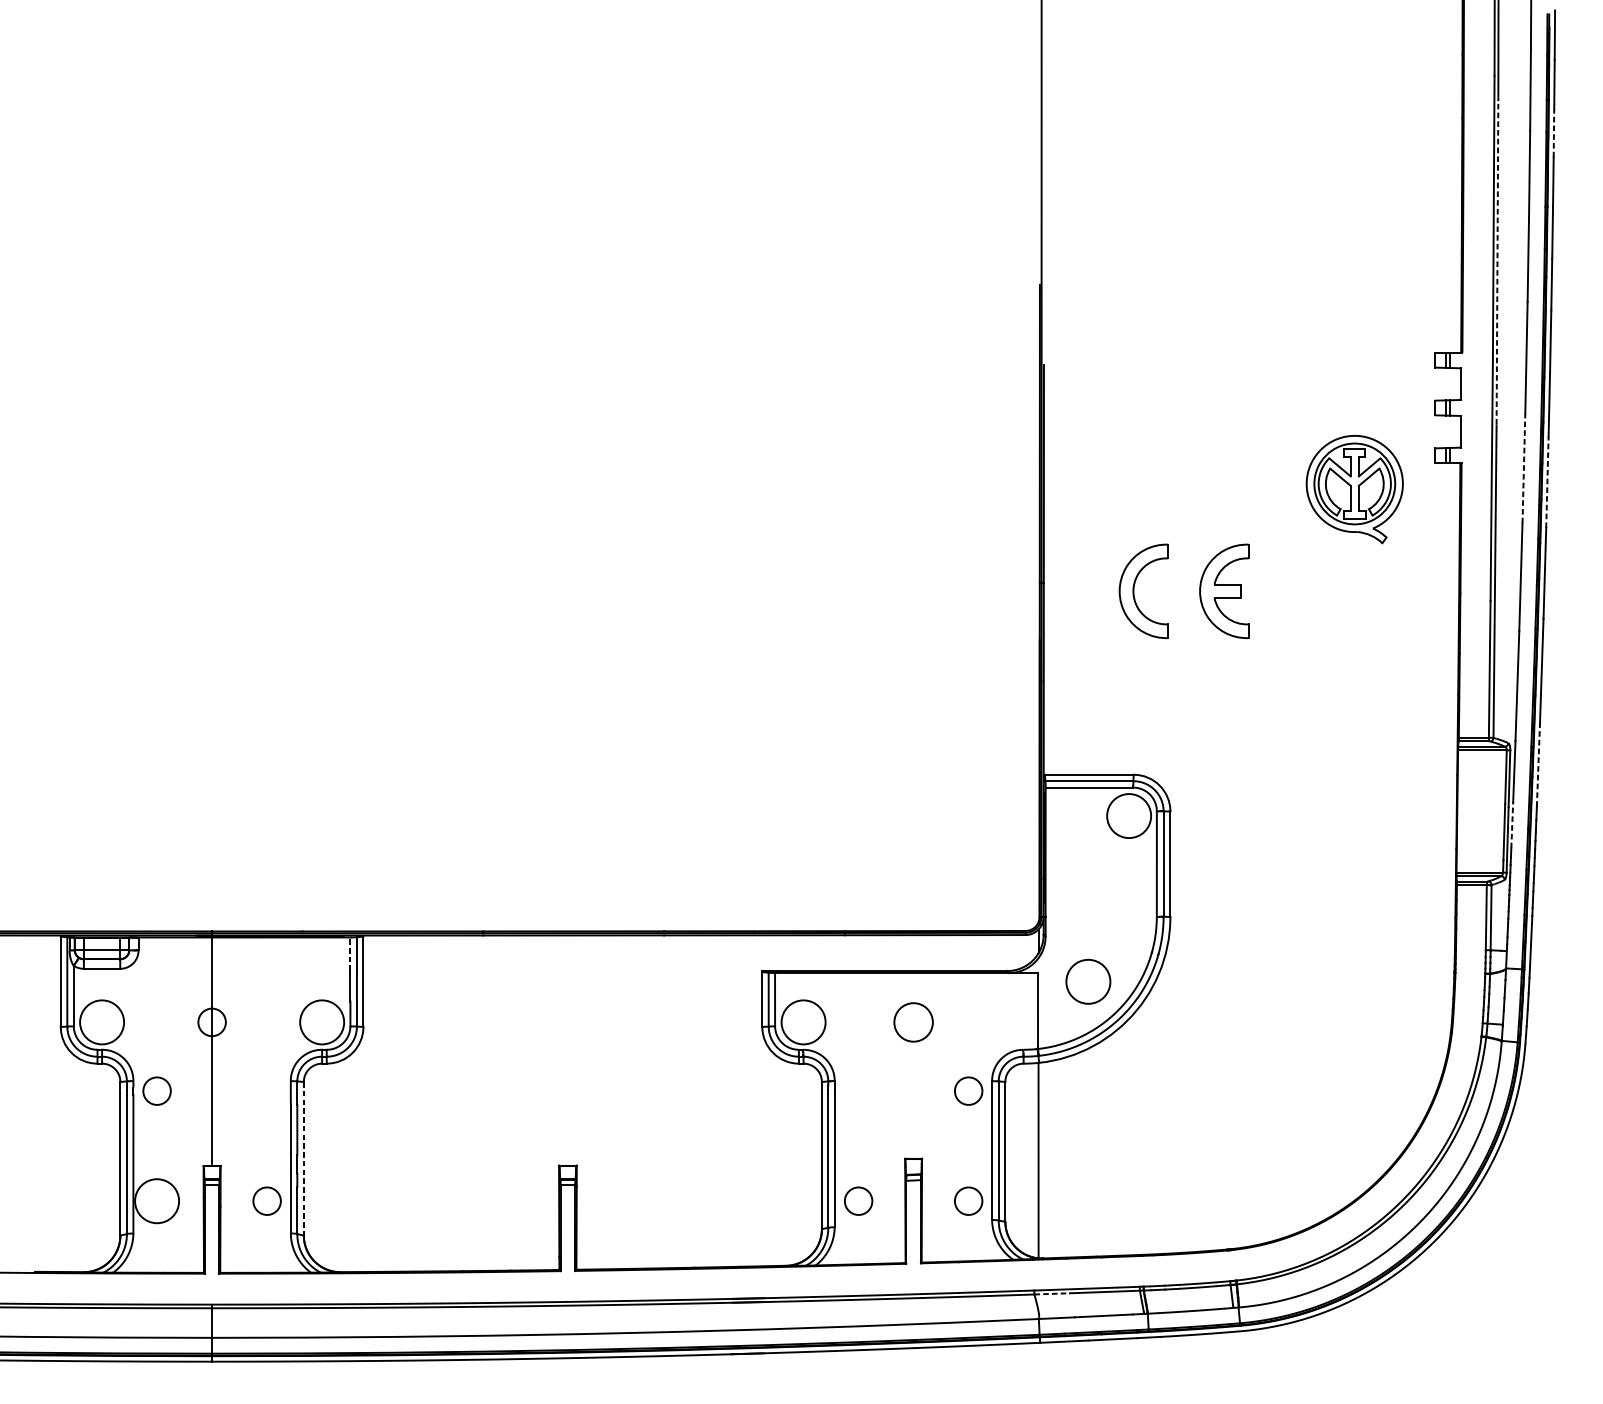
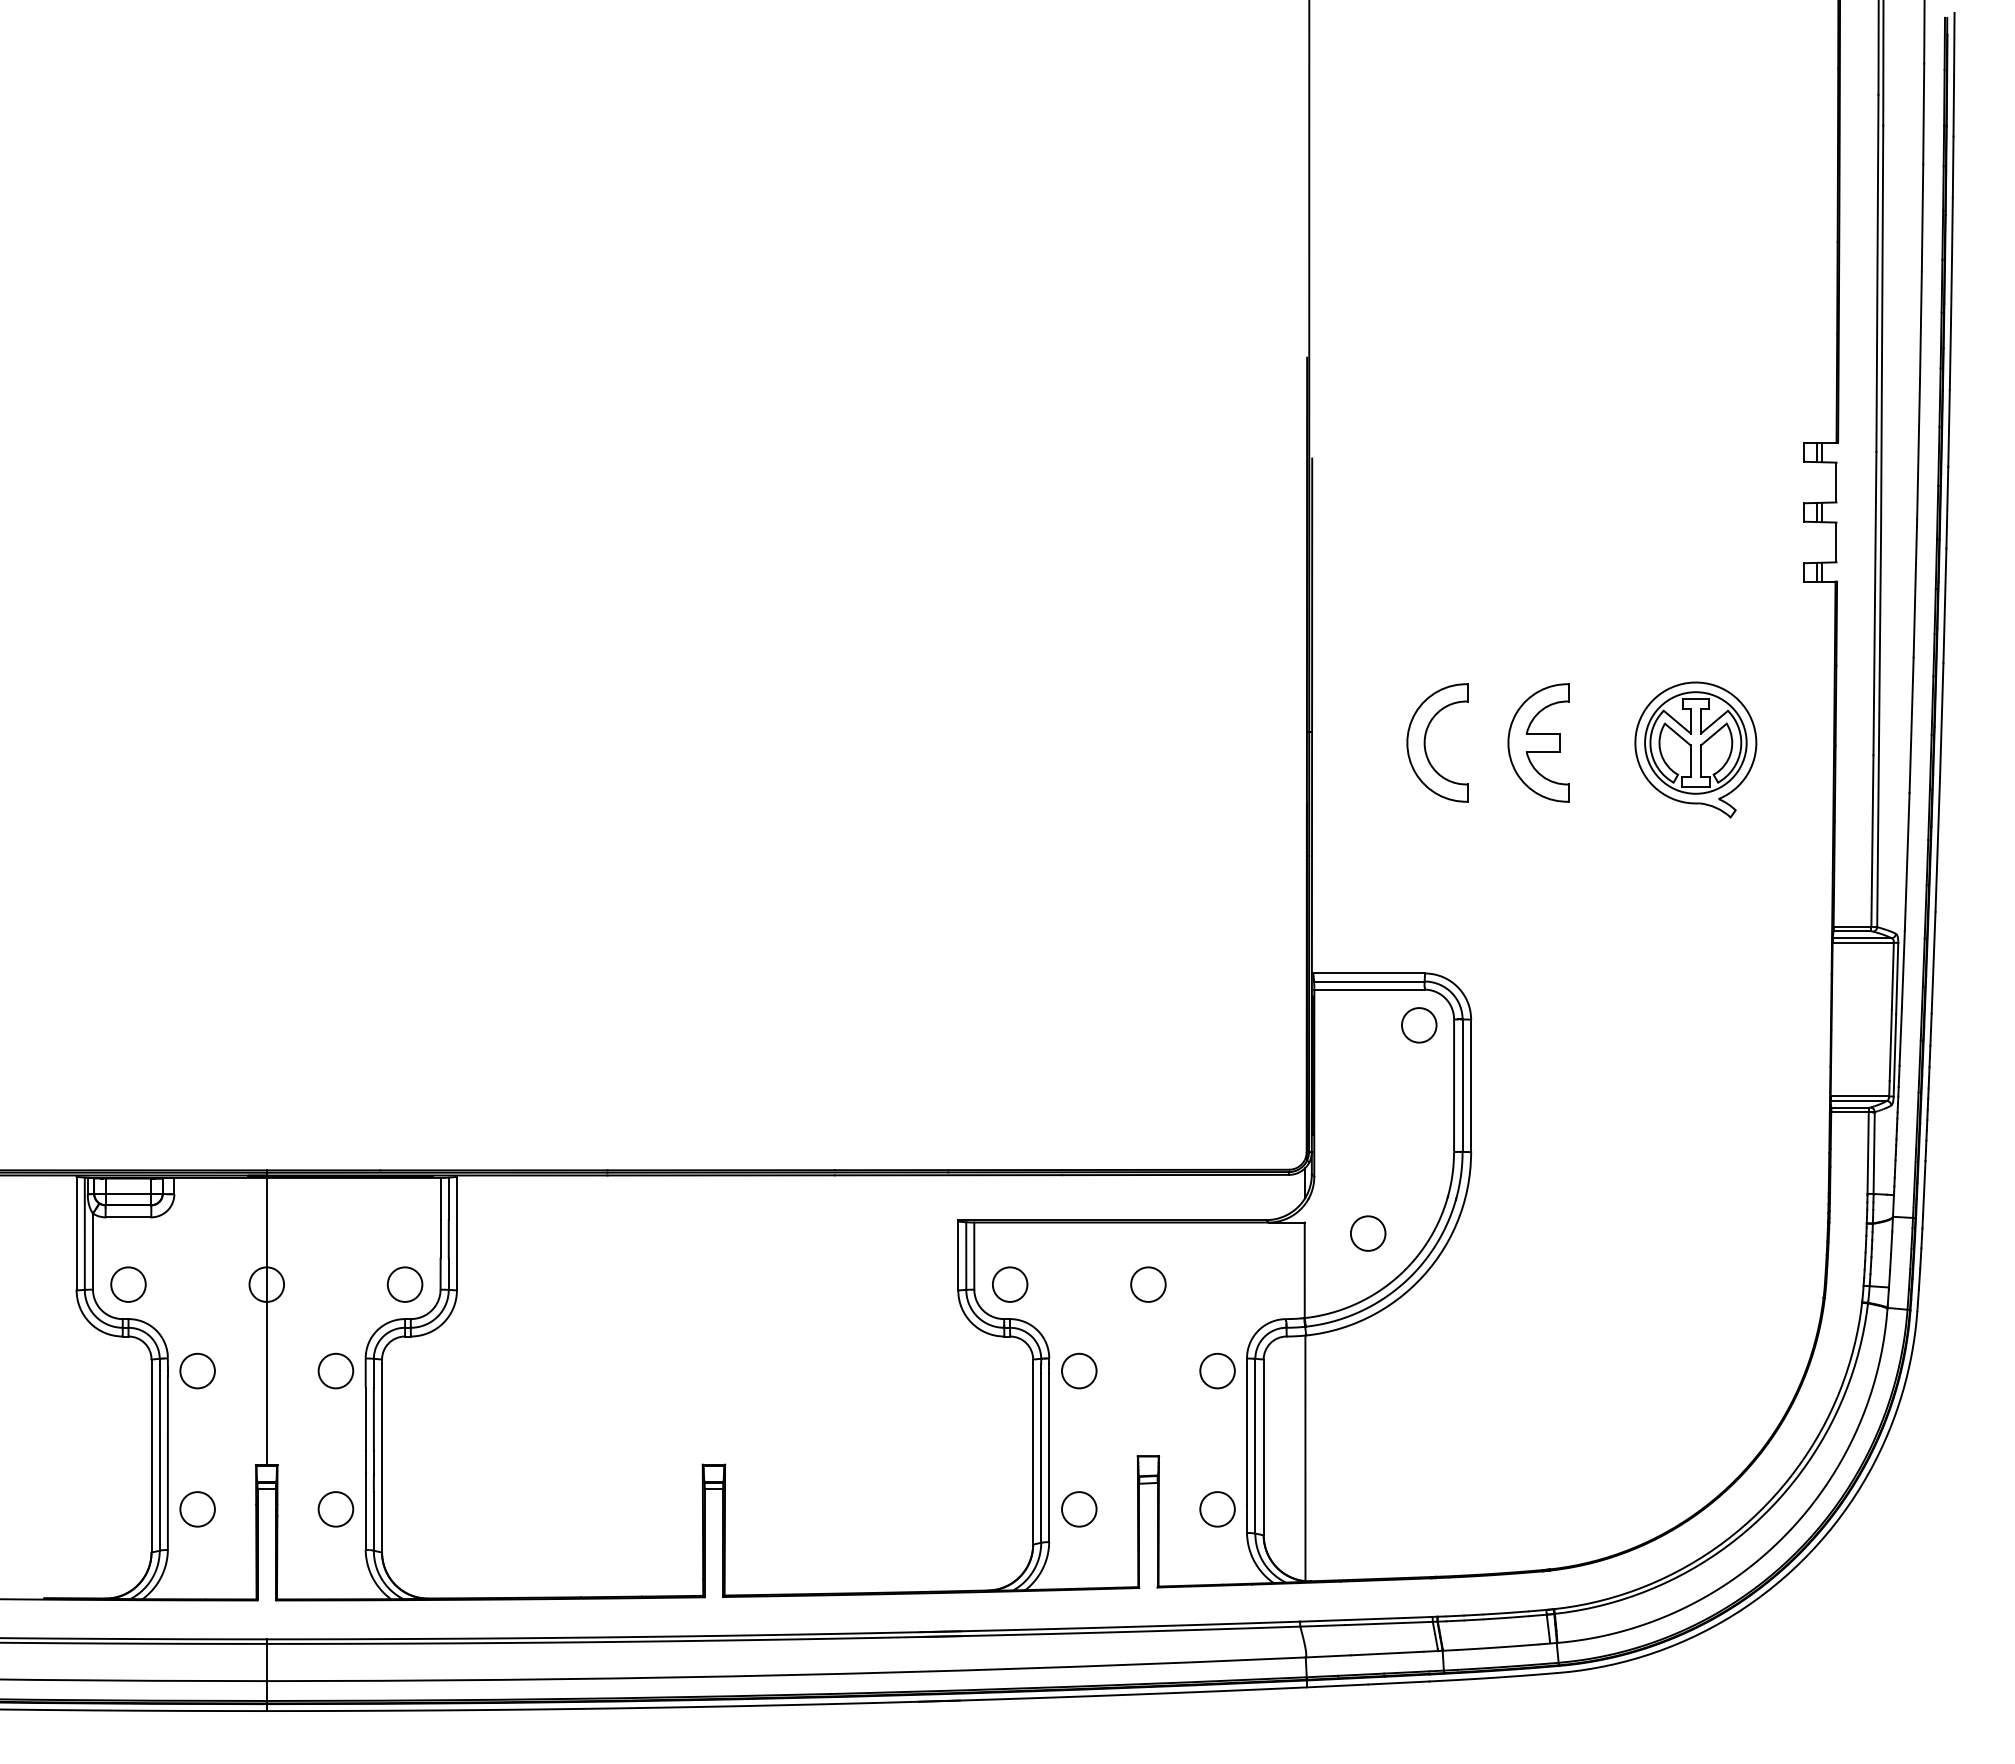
line: (1554, 132) -> (1953, 166), dashed -> solid
line: (1497, 262) -> (1882, 329), dashed -> solid
line: (1523, 467) -> (1915, 587), dashed -> solid
line: (1547, 481) -> (1944, 605), dashed -> solid
part: (1354, 489) -> (1695, 749), moved
line: (1538, 766) -> (1933, 962), dashed -> solid
circle: (1128, 816) -> (1418, 1025), size x0.62
line: (1512, 824) -> (1900, 1036), dashed -> solid
line: (350, 953) -> (440, 1198), dashed -> solid
circle: (1088, 981) -> (1368, 1233), size x0.62
circle: (102, 1022) -> (128, 1284), size x0.62
circle: (321, 1022) -> (404, 1284), size x0.62
circle: (803, 1022) -> (1009, 1284), size x0.62
circle: (913, 1022) -> (1148, 1284), size x0.71
circle: (266, 1090) -> (335, 1370), added
circle: (858, 1090) -> (1079, 1370), added
line: (304, 1159) -> (382, 1456), dashed -> solid
circle: (156, 1201) -> (197, 1509), size x0.62
line: (1052, 1293) -> (1323, 1625), dashed -> solid

